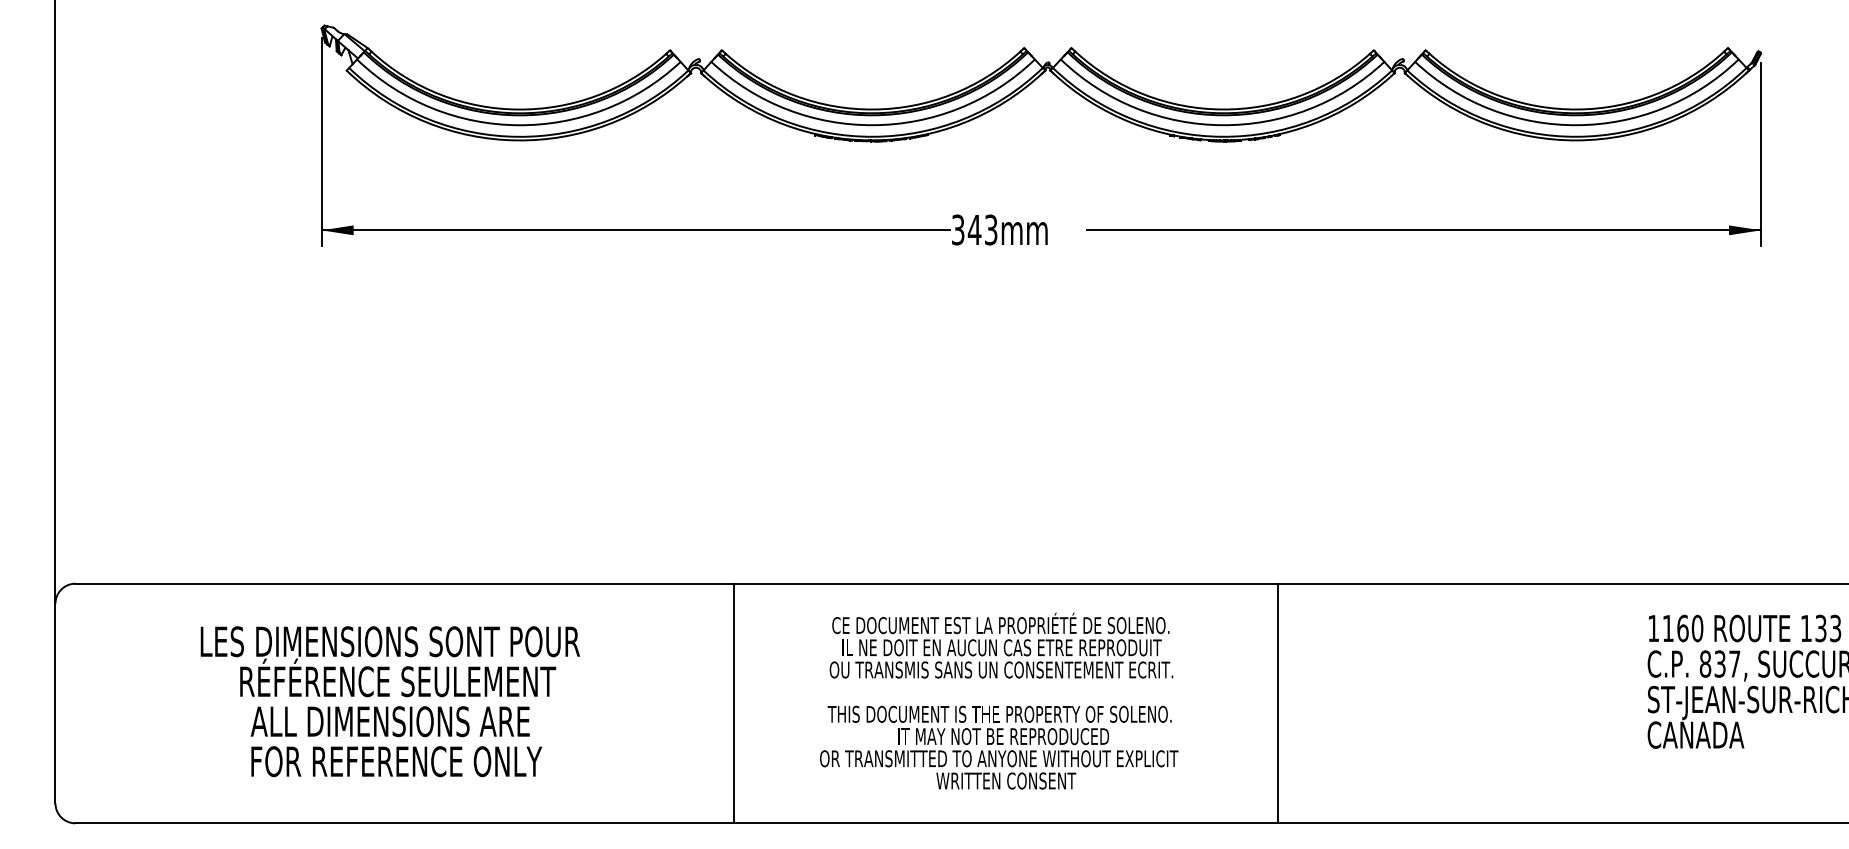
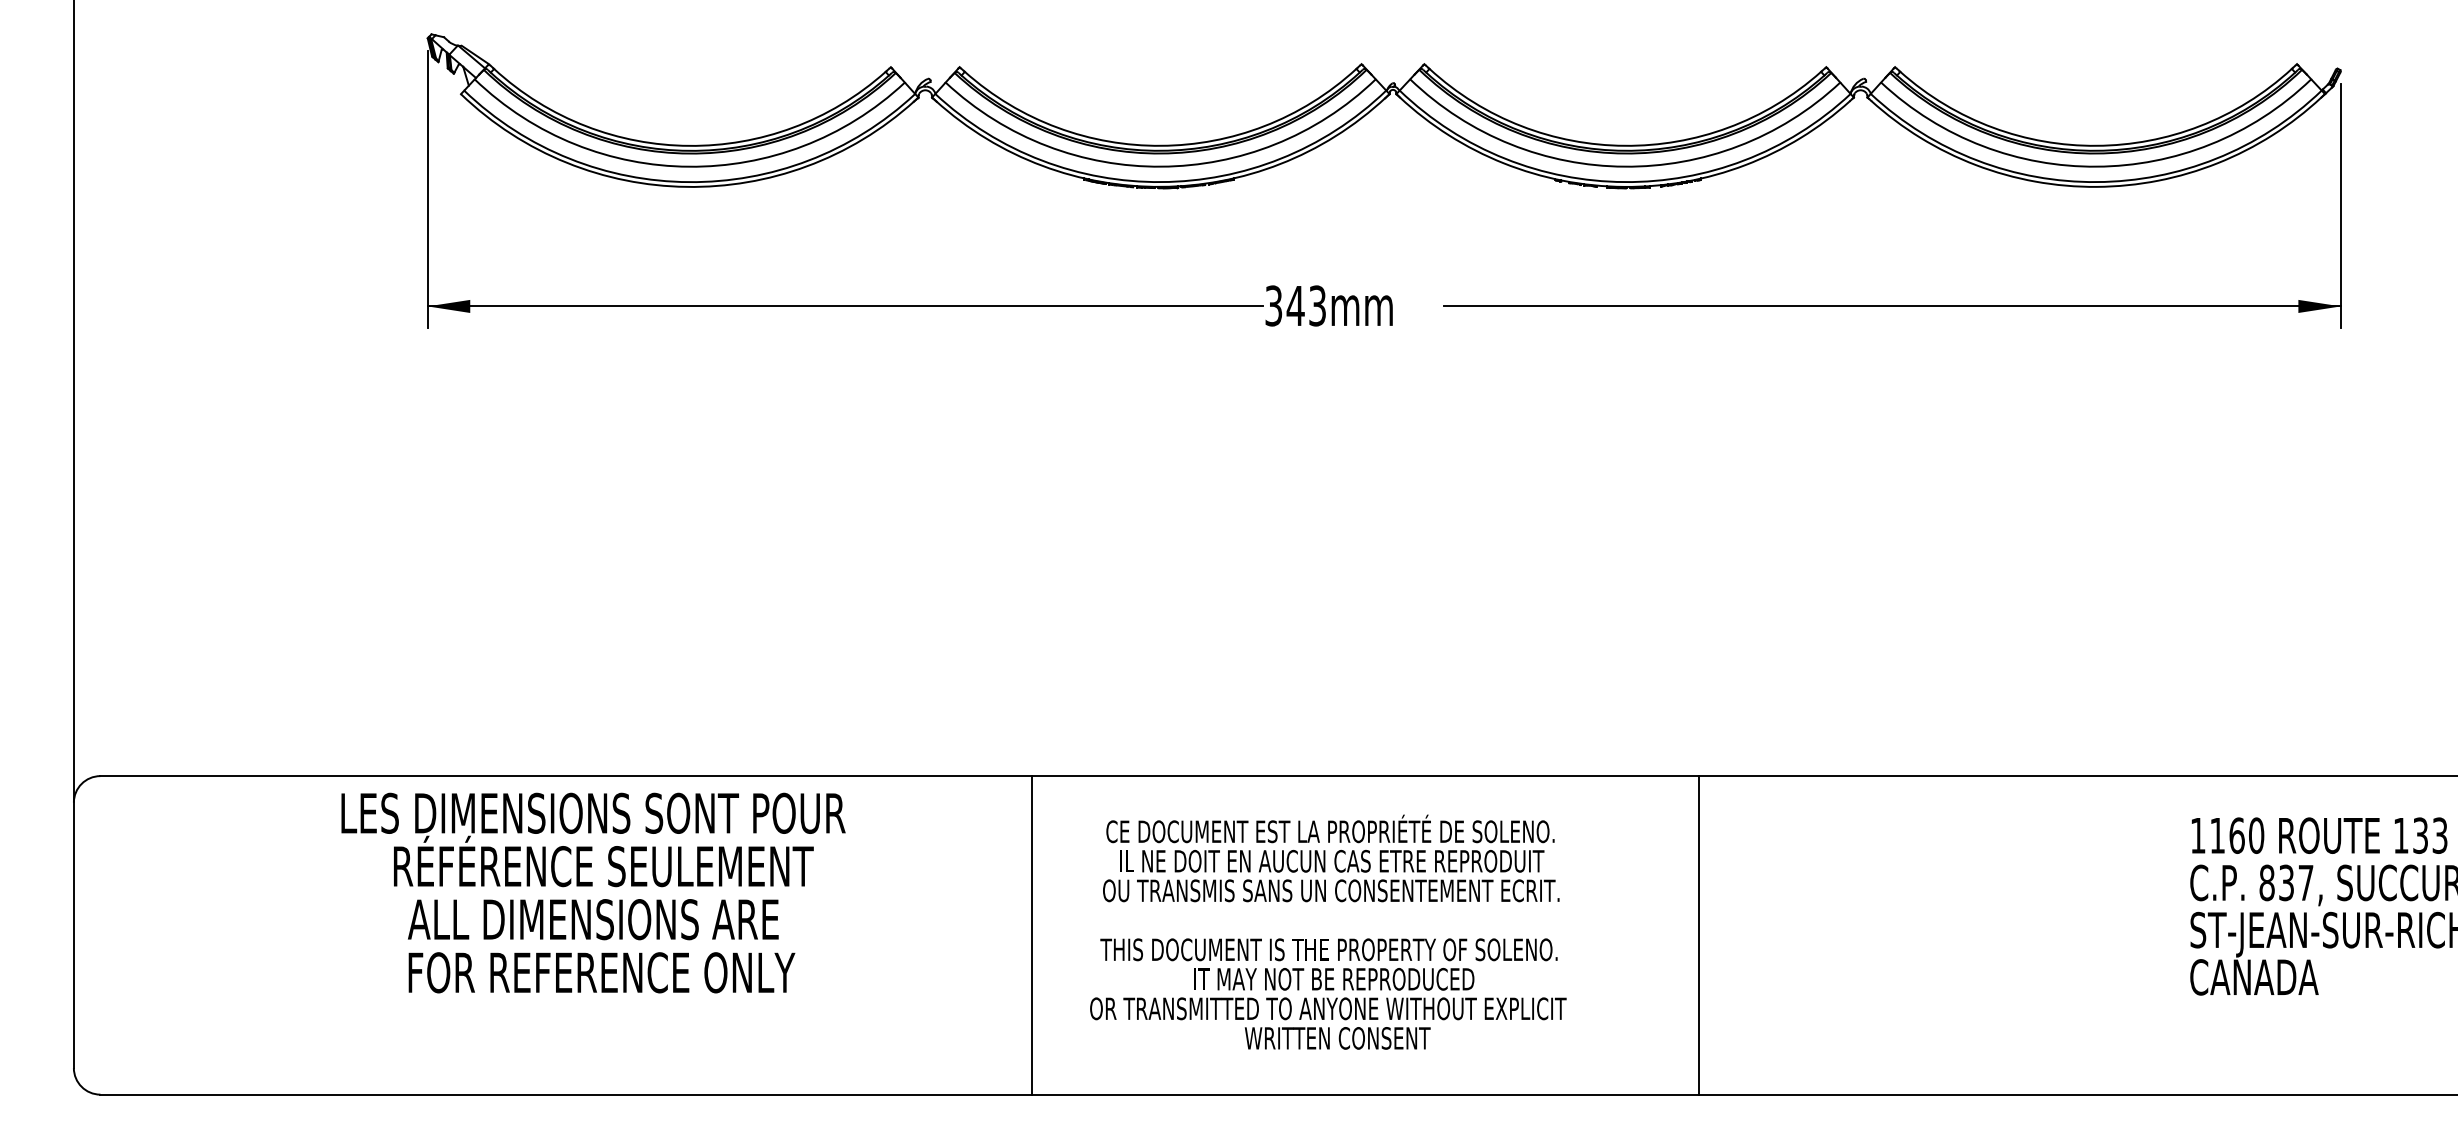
text: (389, 701) -> (592, 892), moved
line: (734, 703) -> (1032, 935), moved

